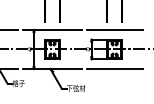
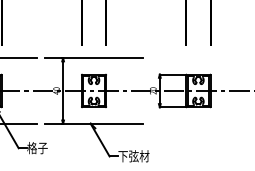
line: (114, 29) -> (198, 57), removed
line: (114, 69) -> (198, 124), removed

